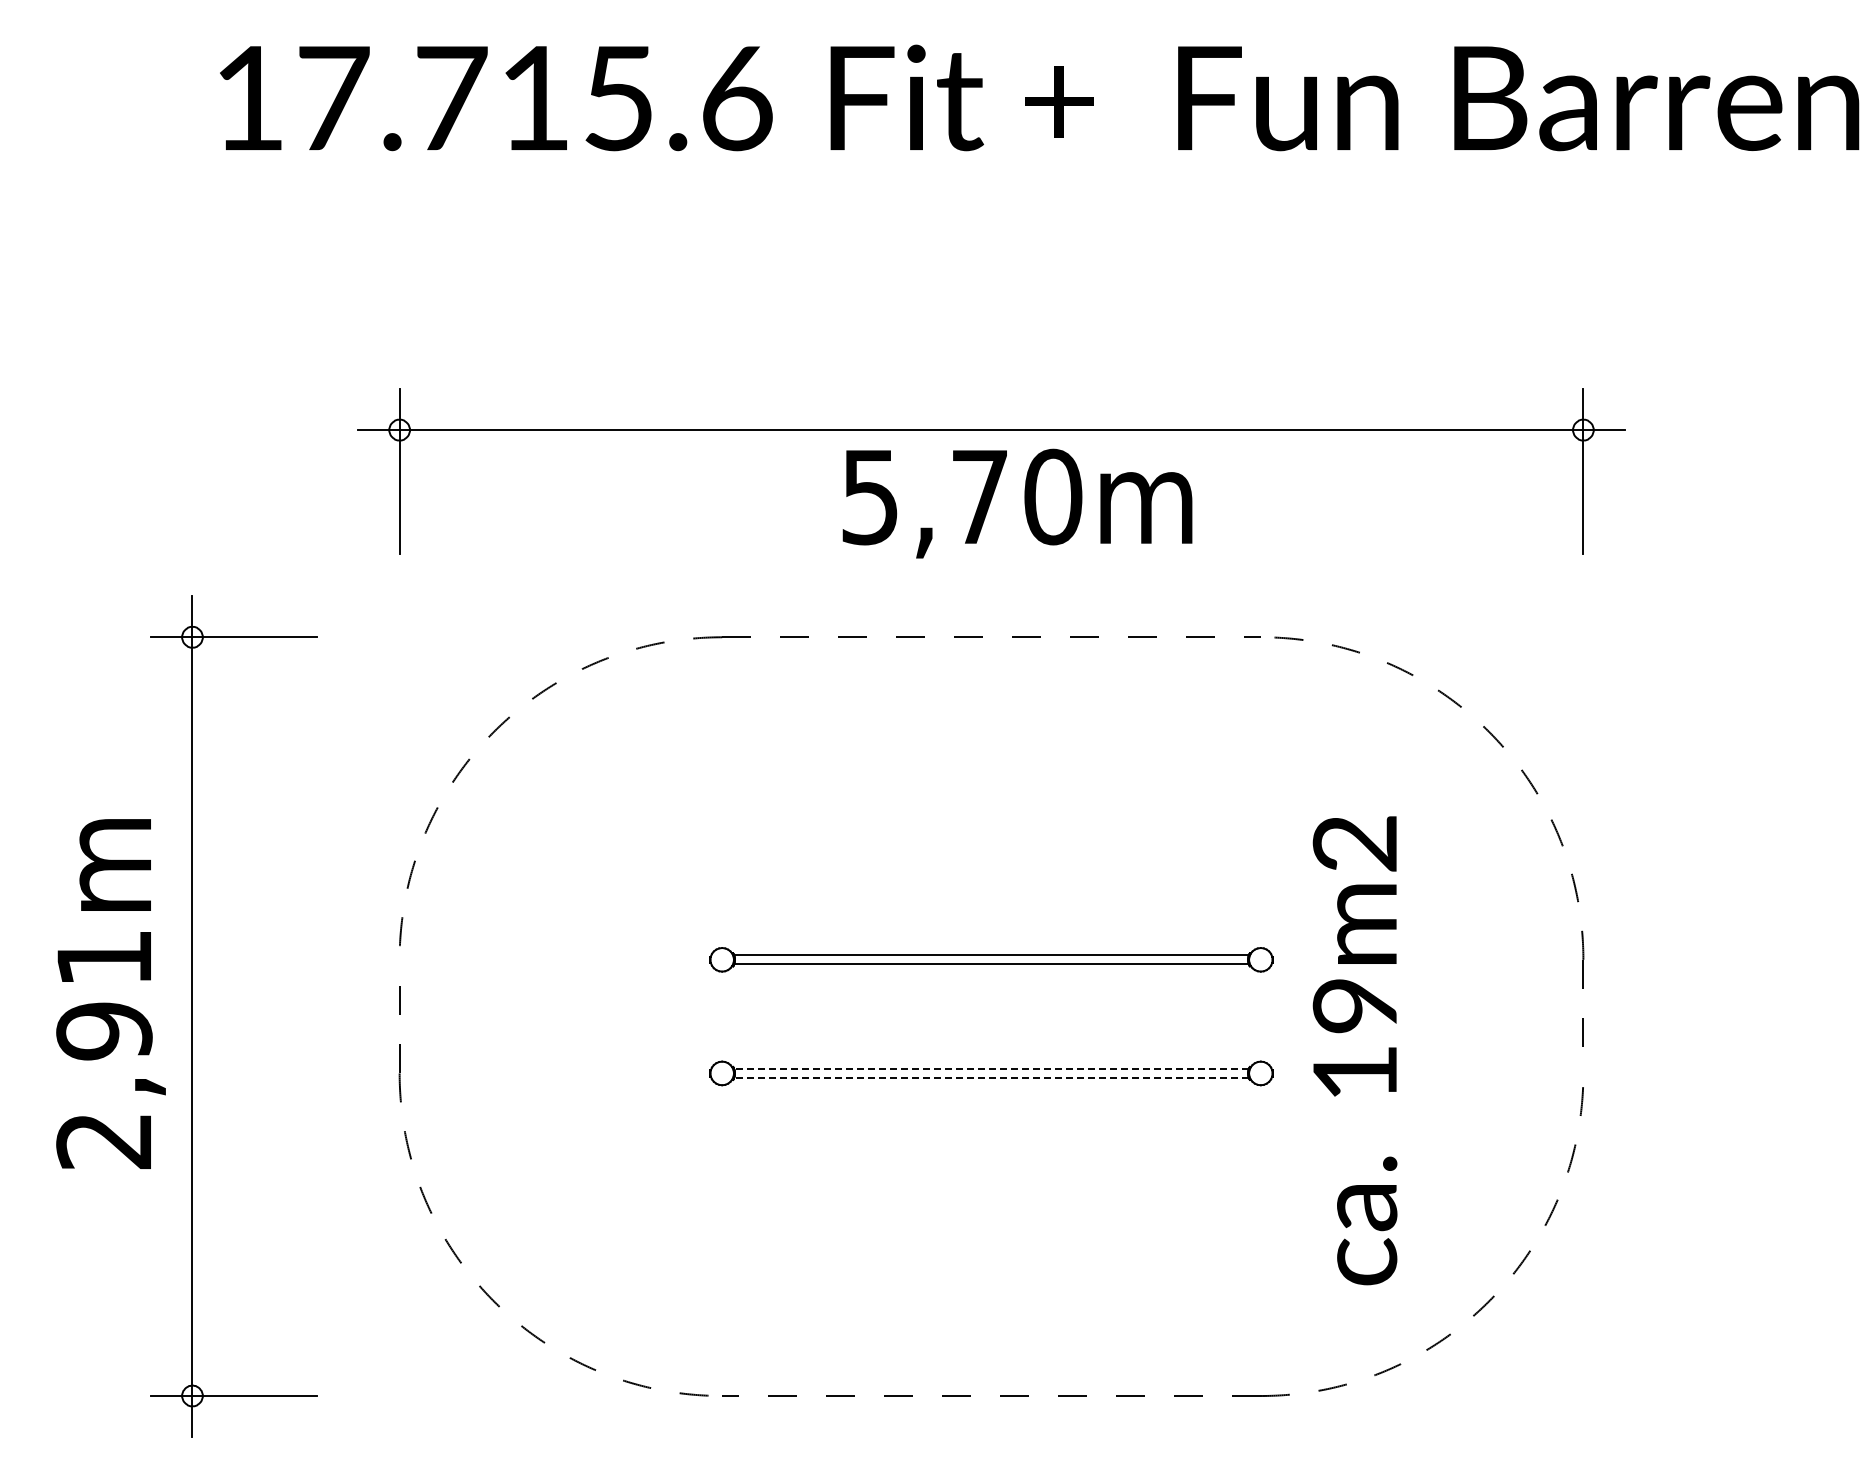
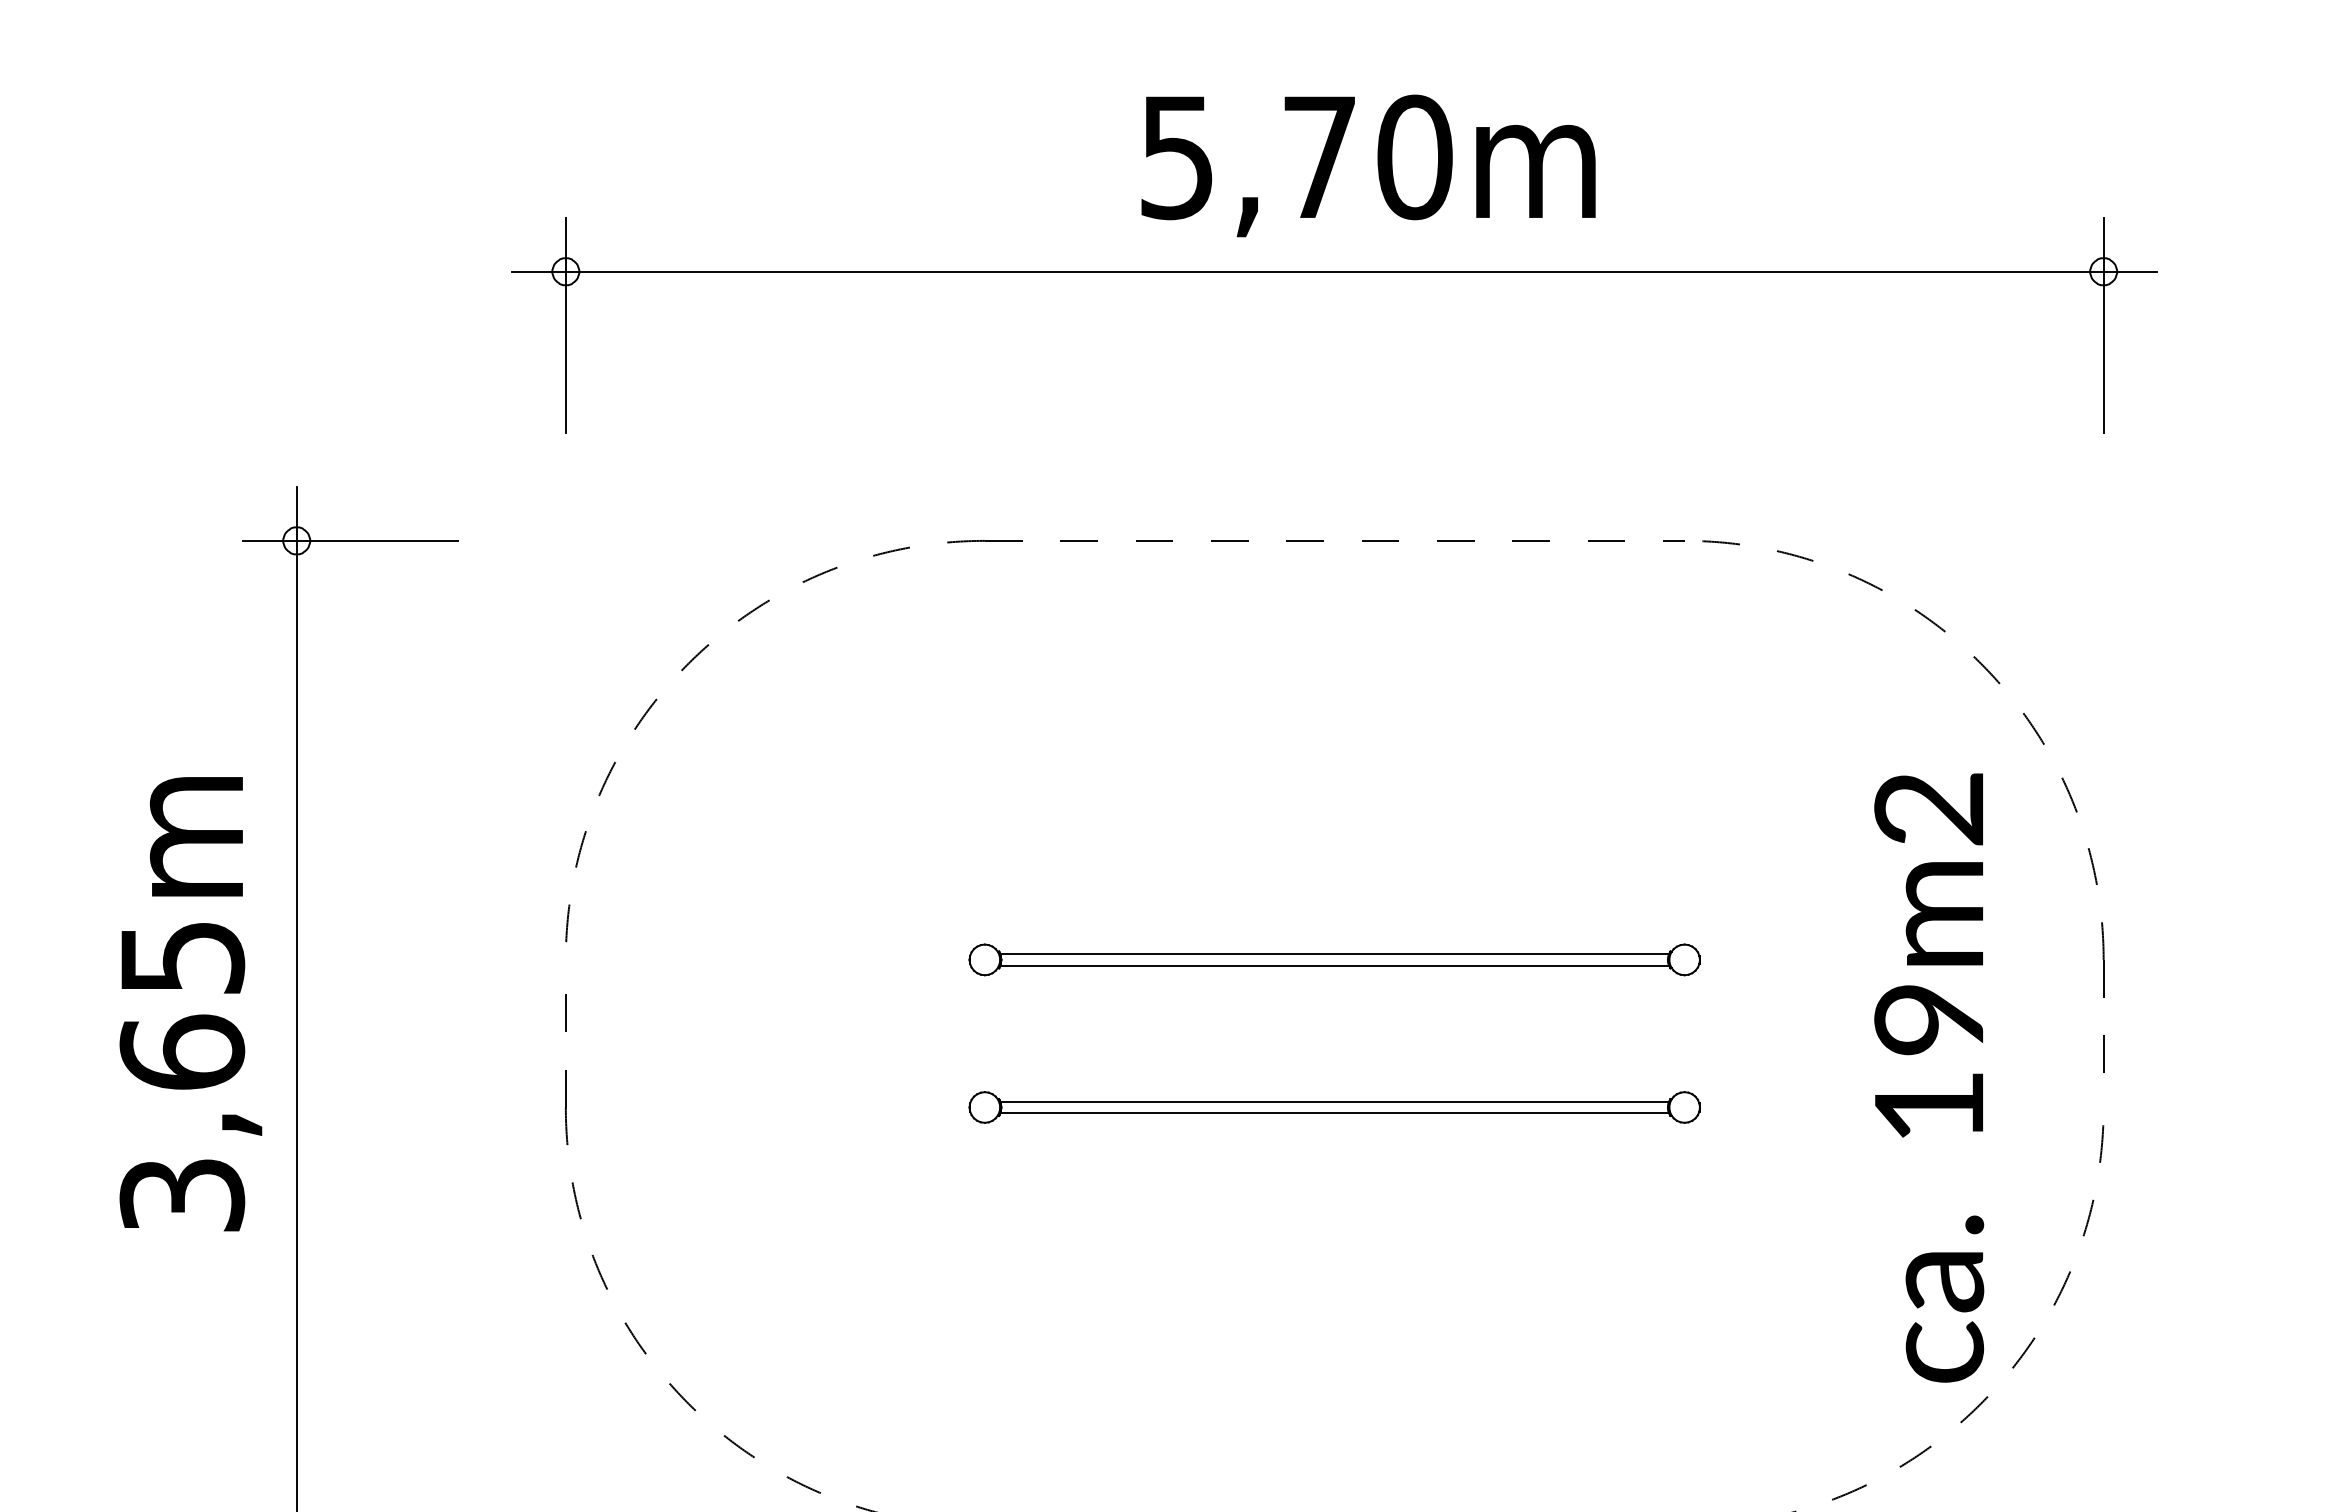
text: (1017, 503) -> (1368, 165), moved
text: (104, 1049) -> (182, 1076), 2,91m -> 3,65m
text: (1354, 1050) -> (1928, 1077), moved
line: (991, 1069) -> (1334, 1102), dashed -> solid
line: (991, 1077) -> (1334, 1112), dashed -> solid

